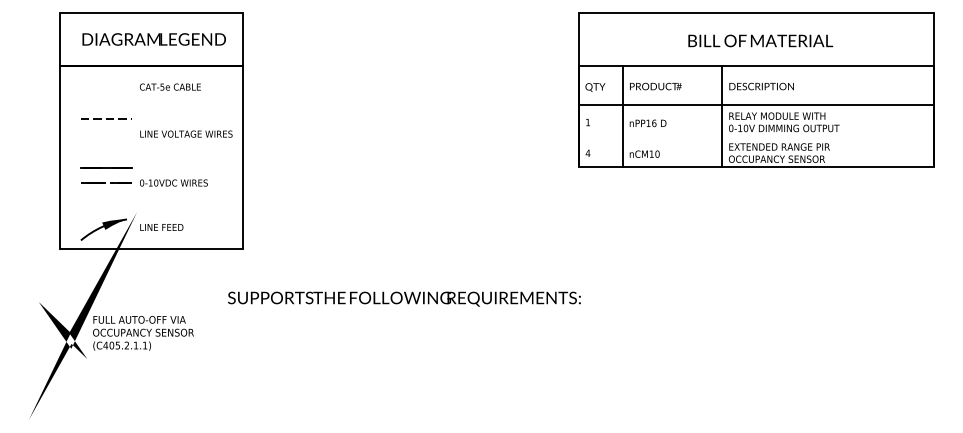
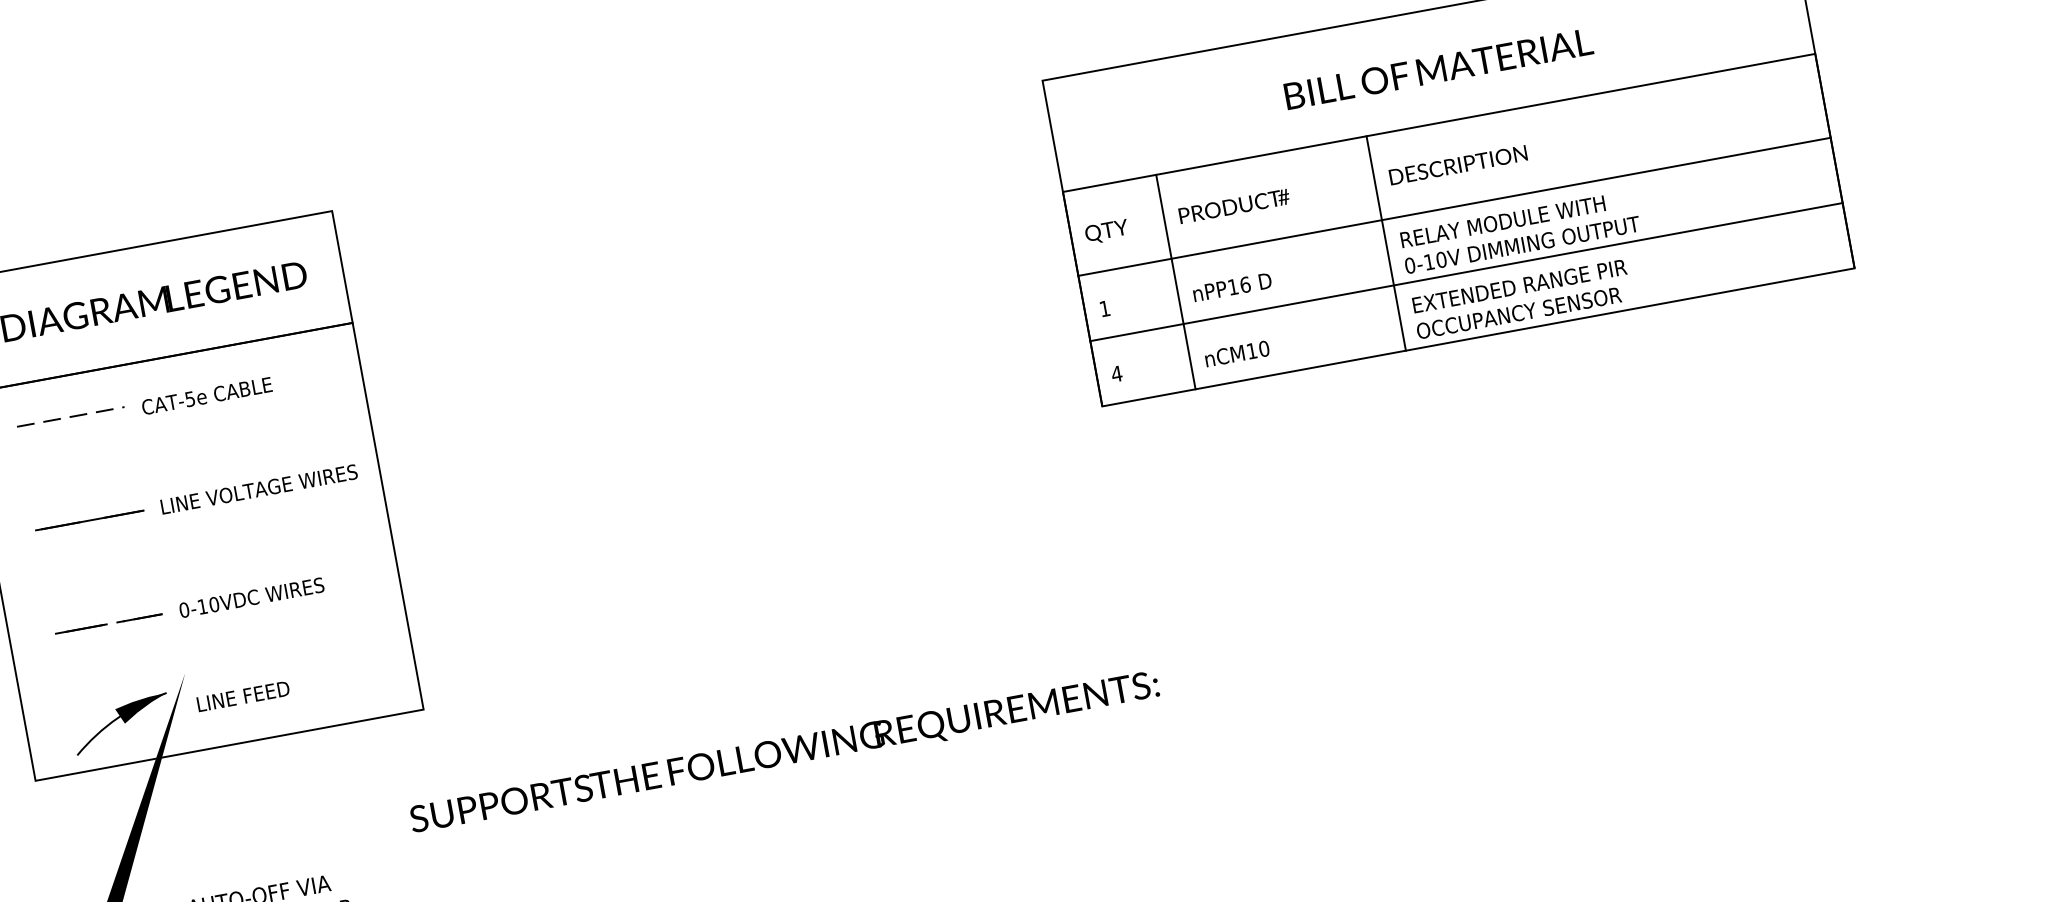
line: (106, 118) -> (70, 415), moved
line: (756, 136) -> (1466, 272), added
line: (106, 167) -> (89, 519), moved

